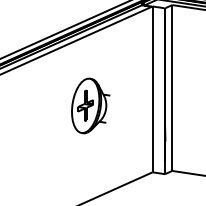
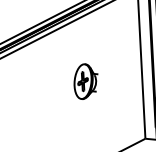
part: (90, 105) -> (85, 81), size x0.7

